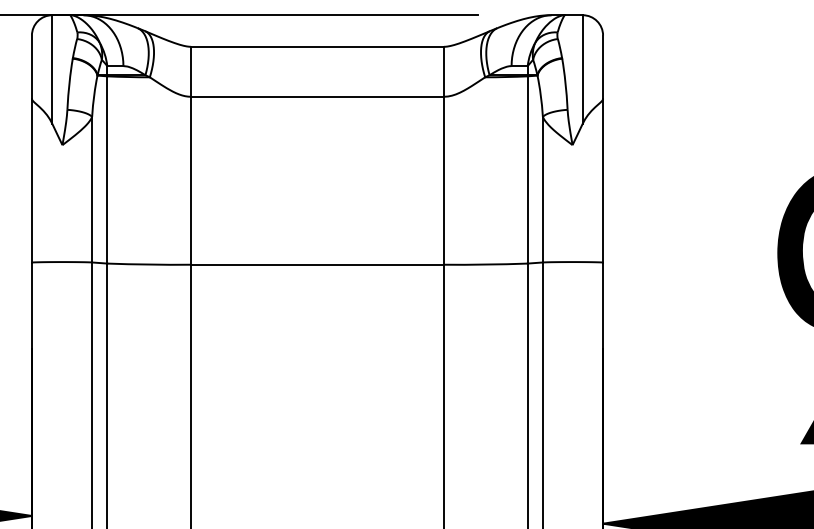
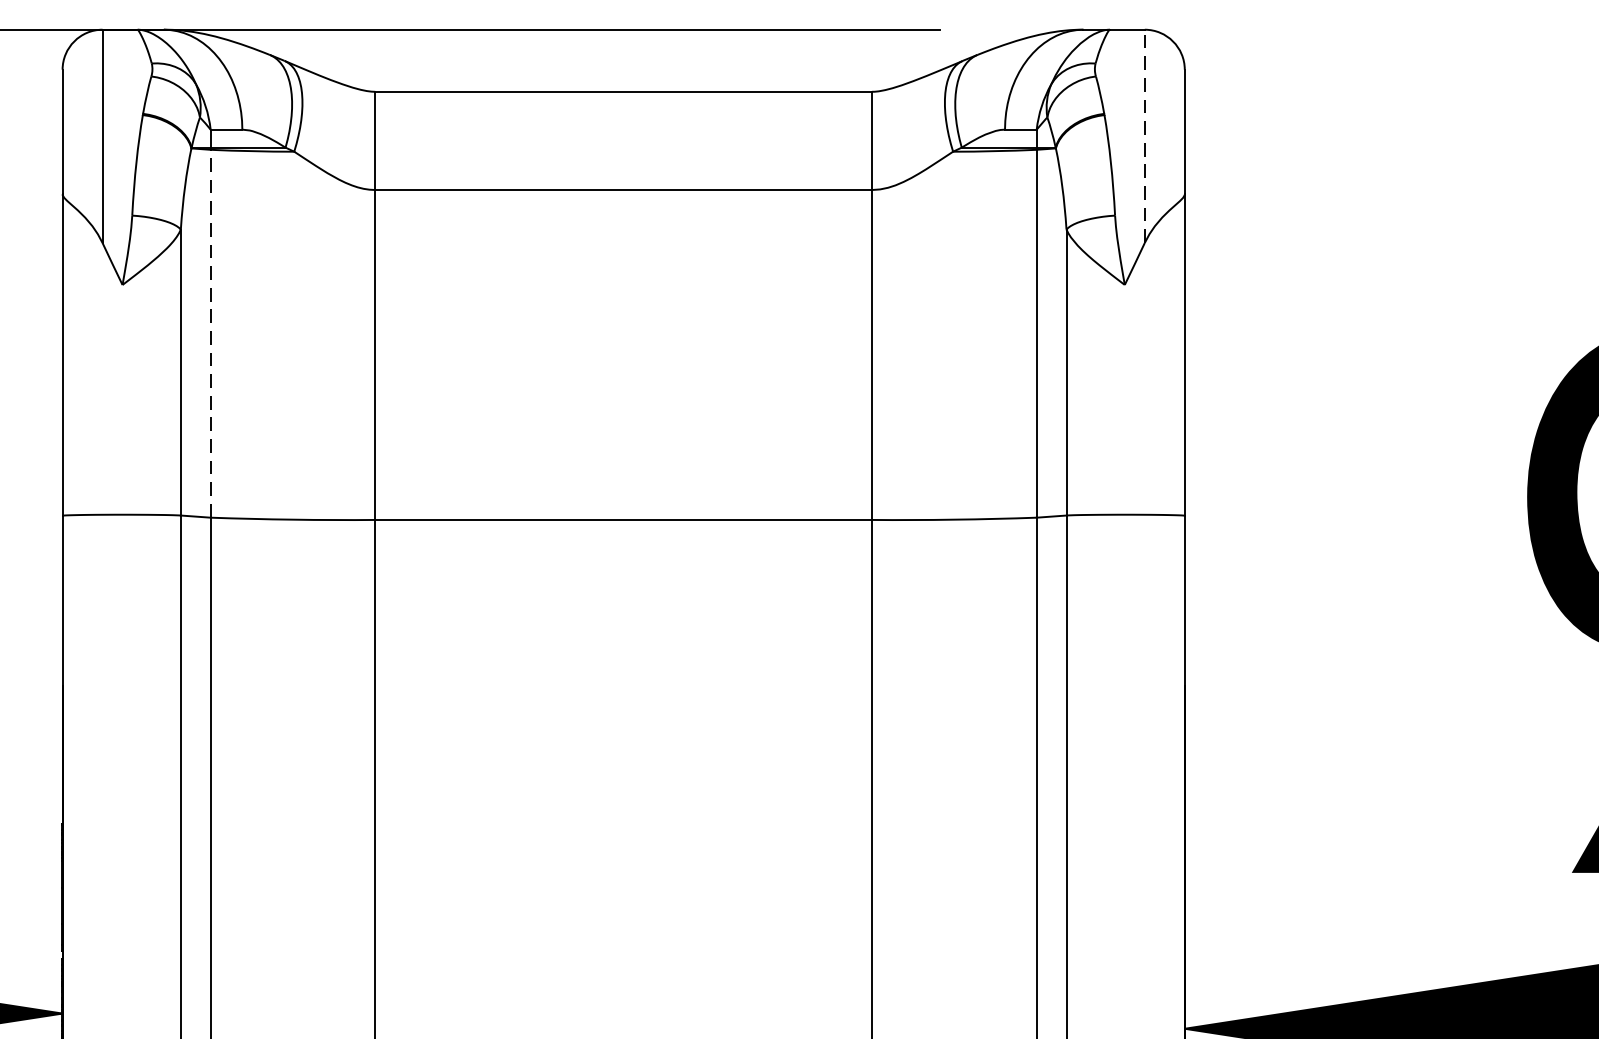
line: (582, 69) -> (1144, 136), solid -> dashed
line: (107, 169) -> (211, 332), solid -> dashed

